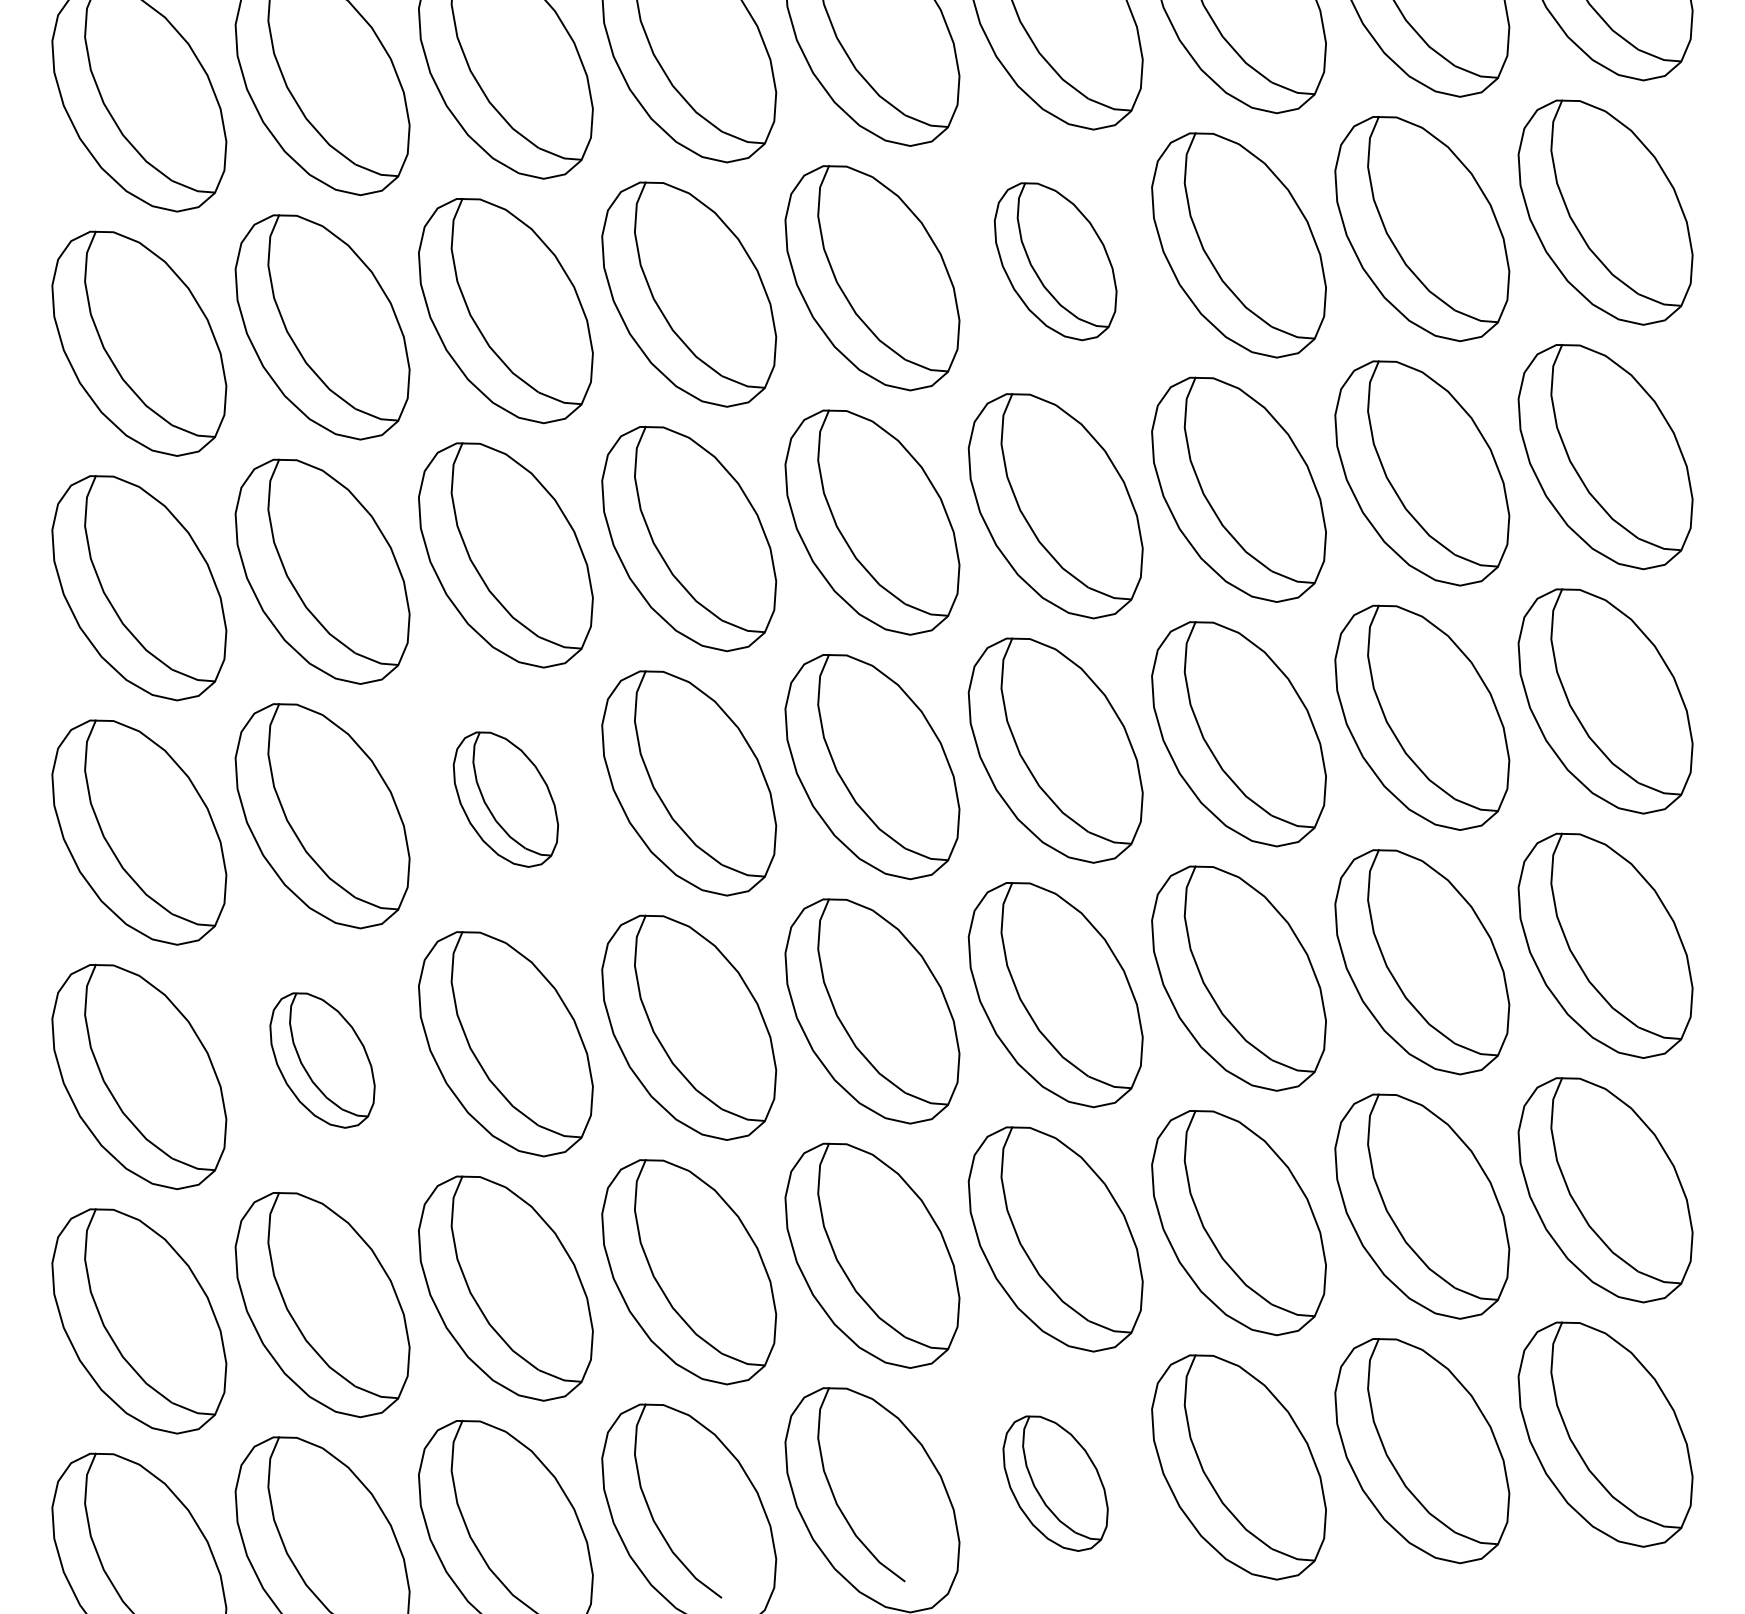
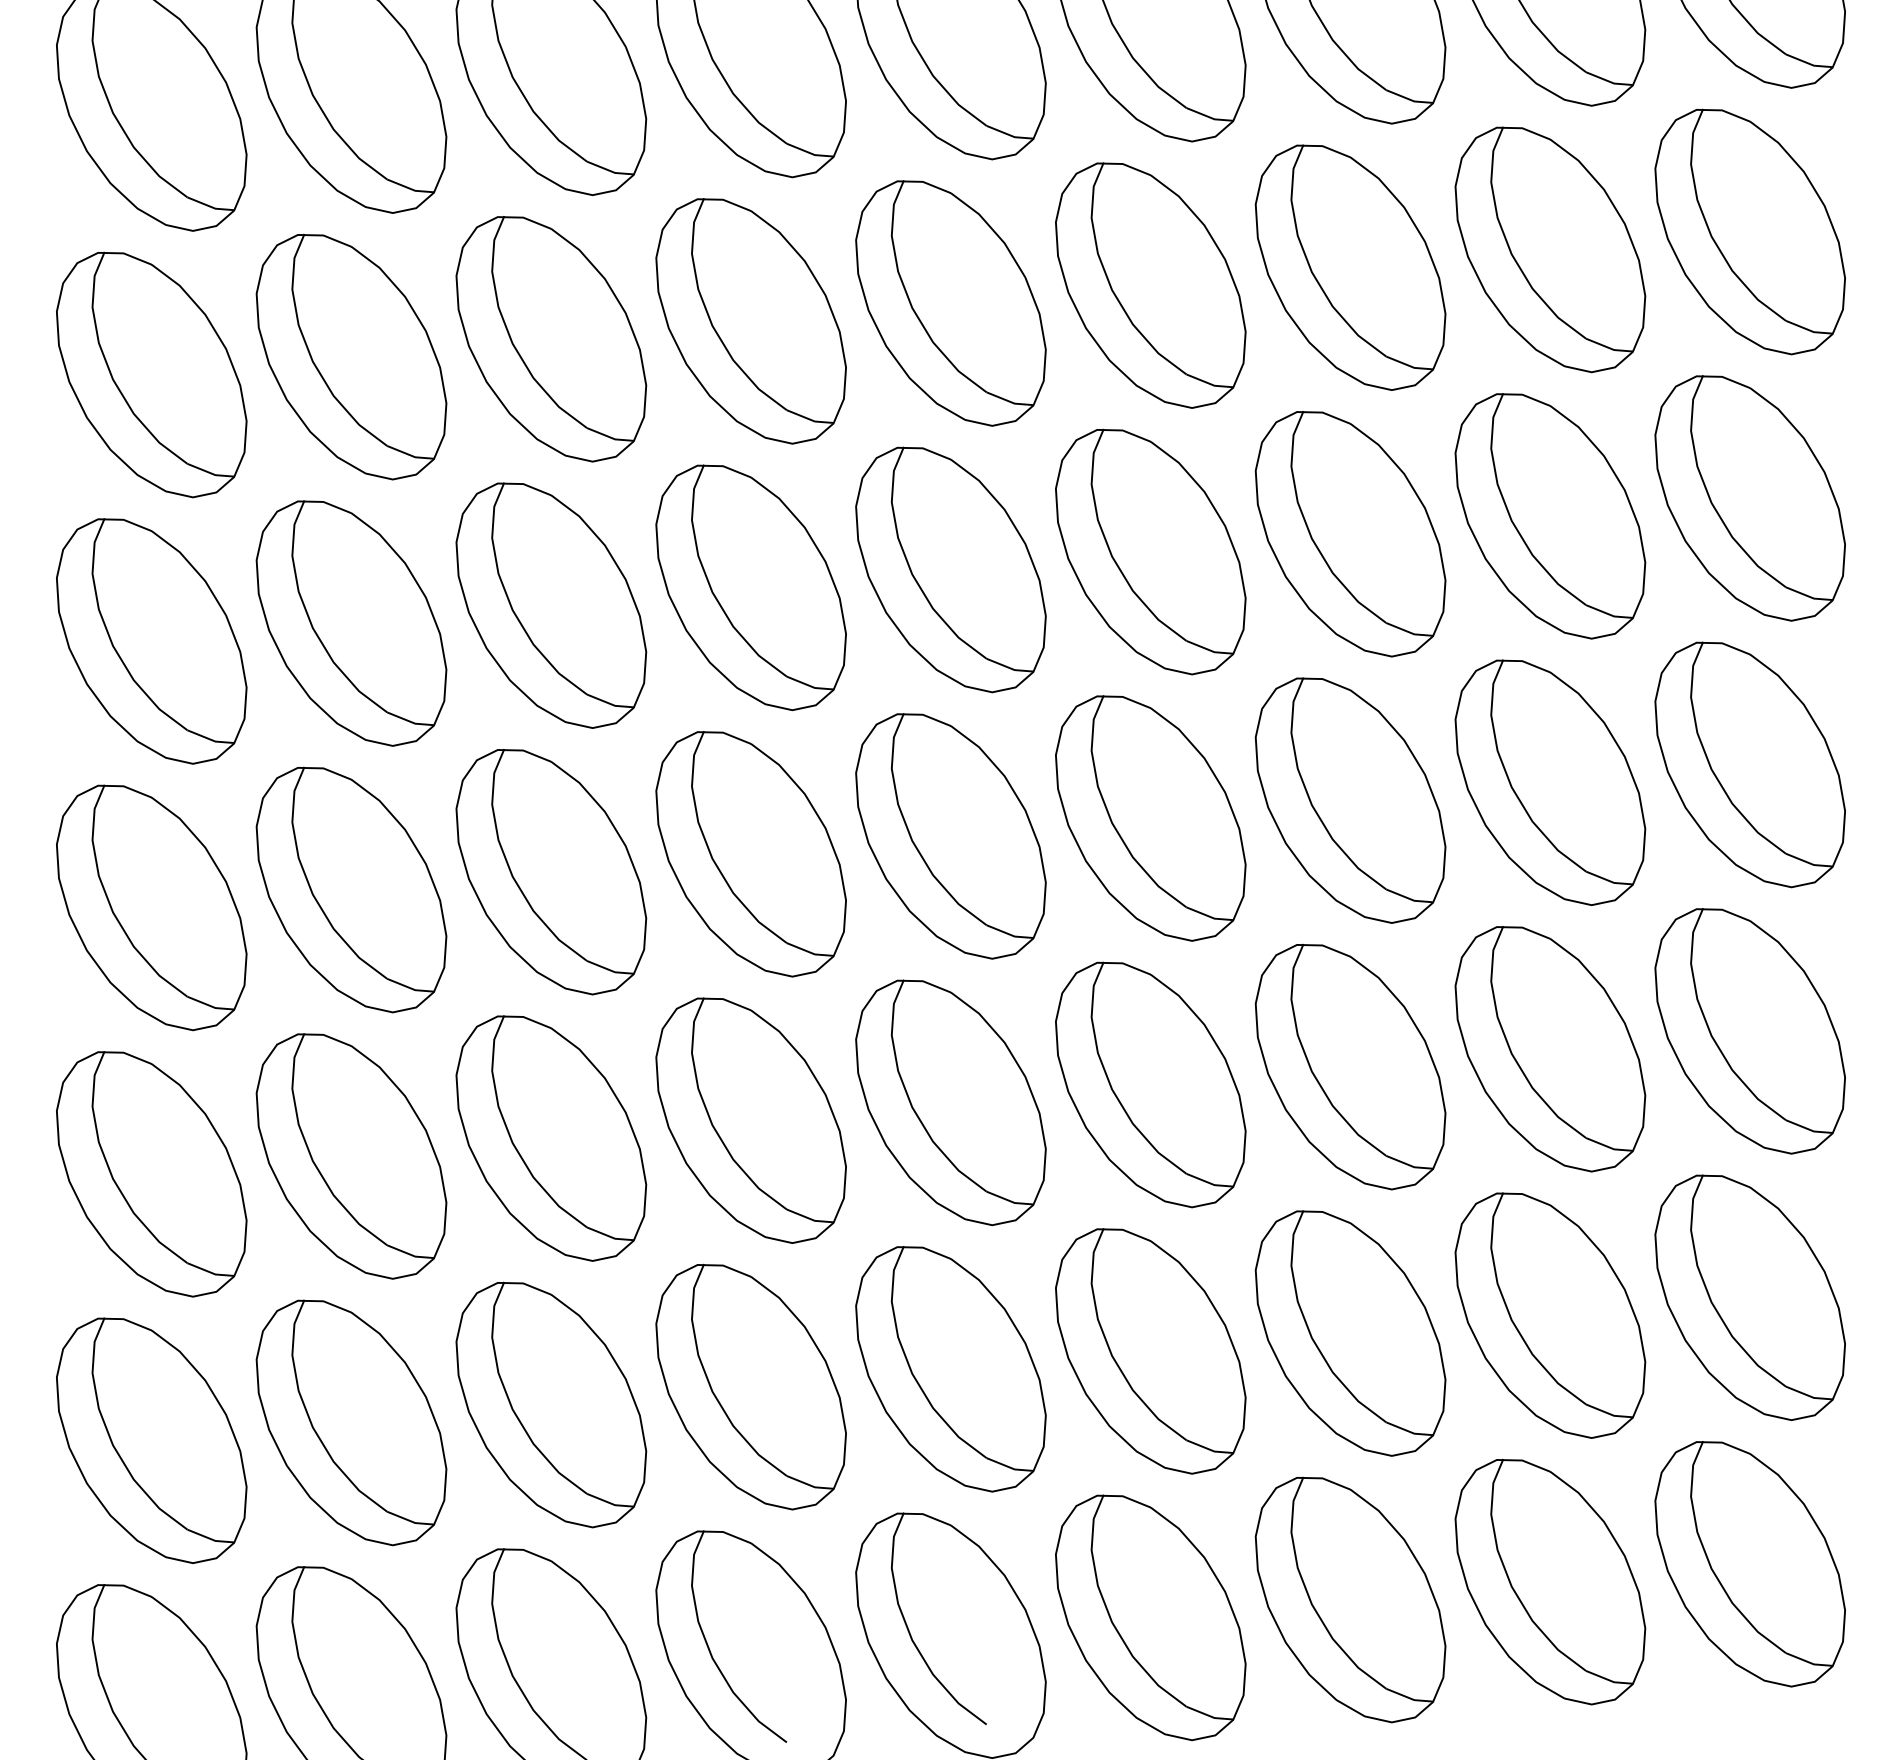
part: (1055, 261) -> (1150, 285), size x1.43
part: (505, 799) -> (550, 871), size x1.67
part: (322, 1060) -> (351, 1156), size x1.67
part: (1055, 1483) -> (1150, 1617), size x1.67

